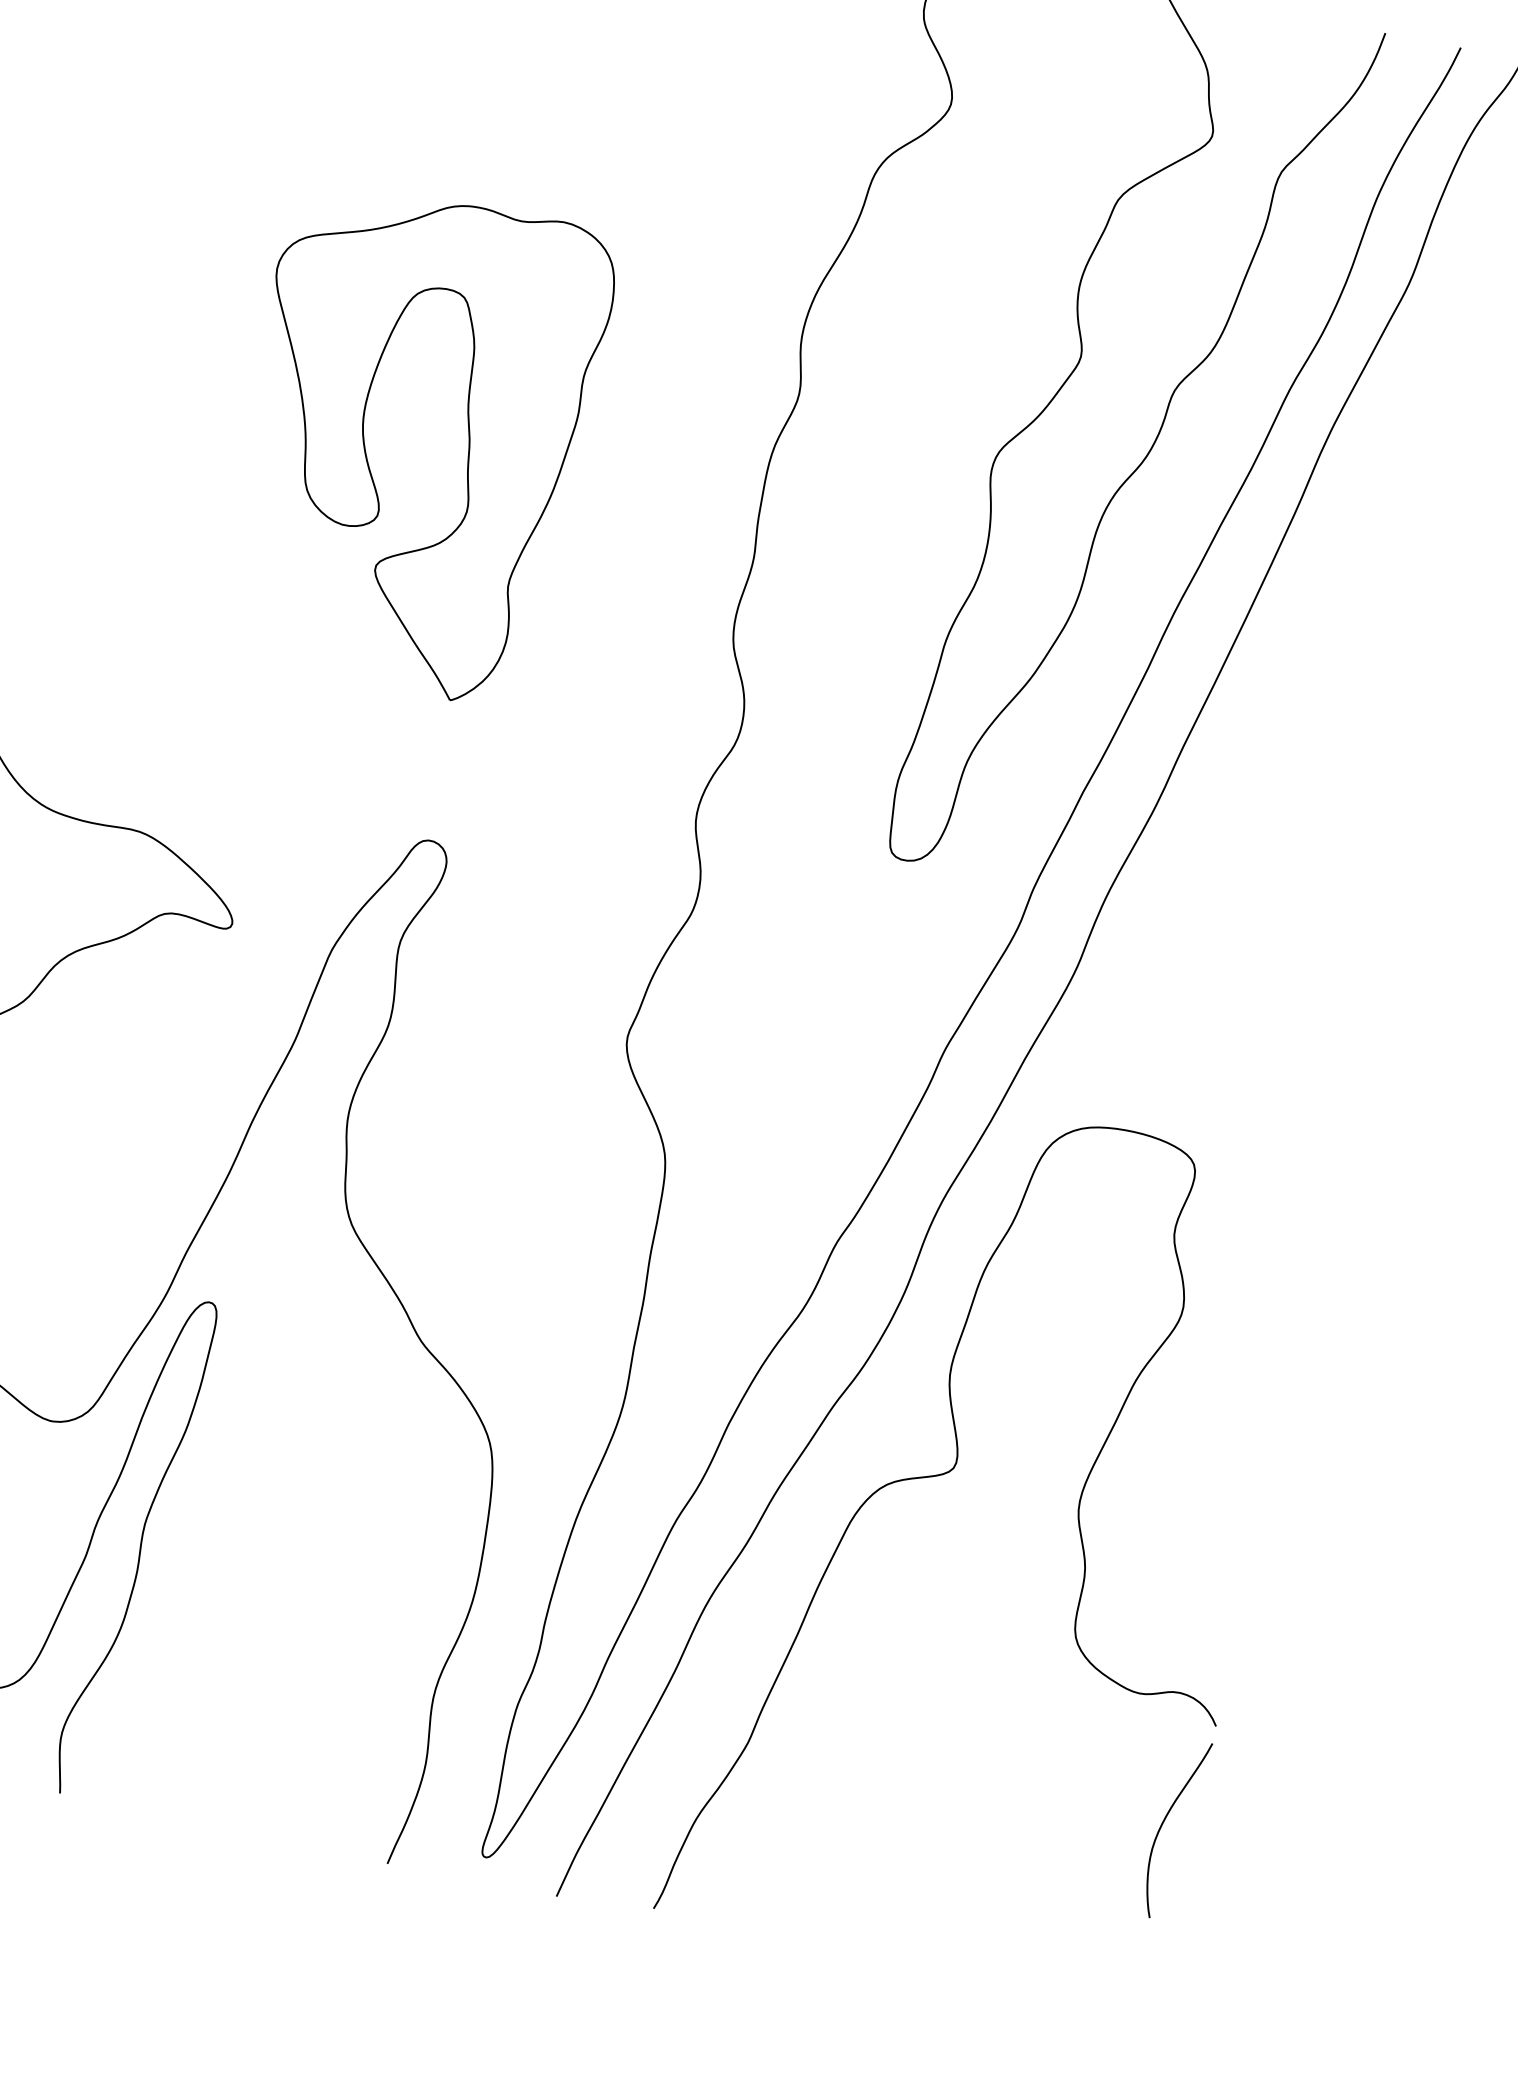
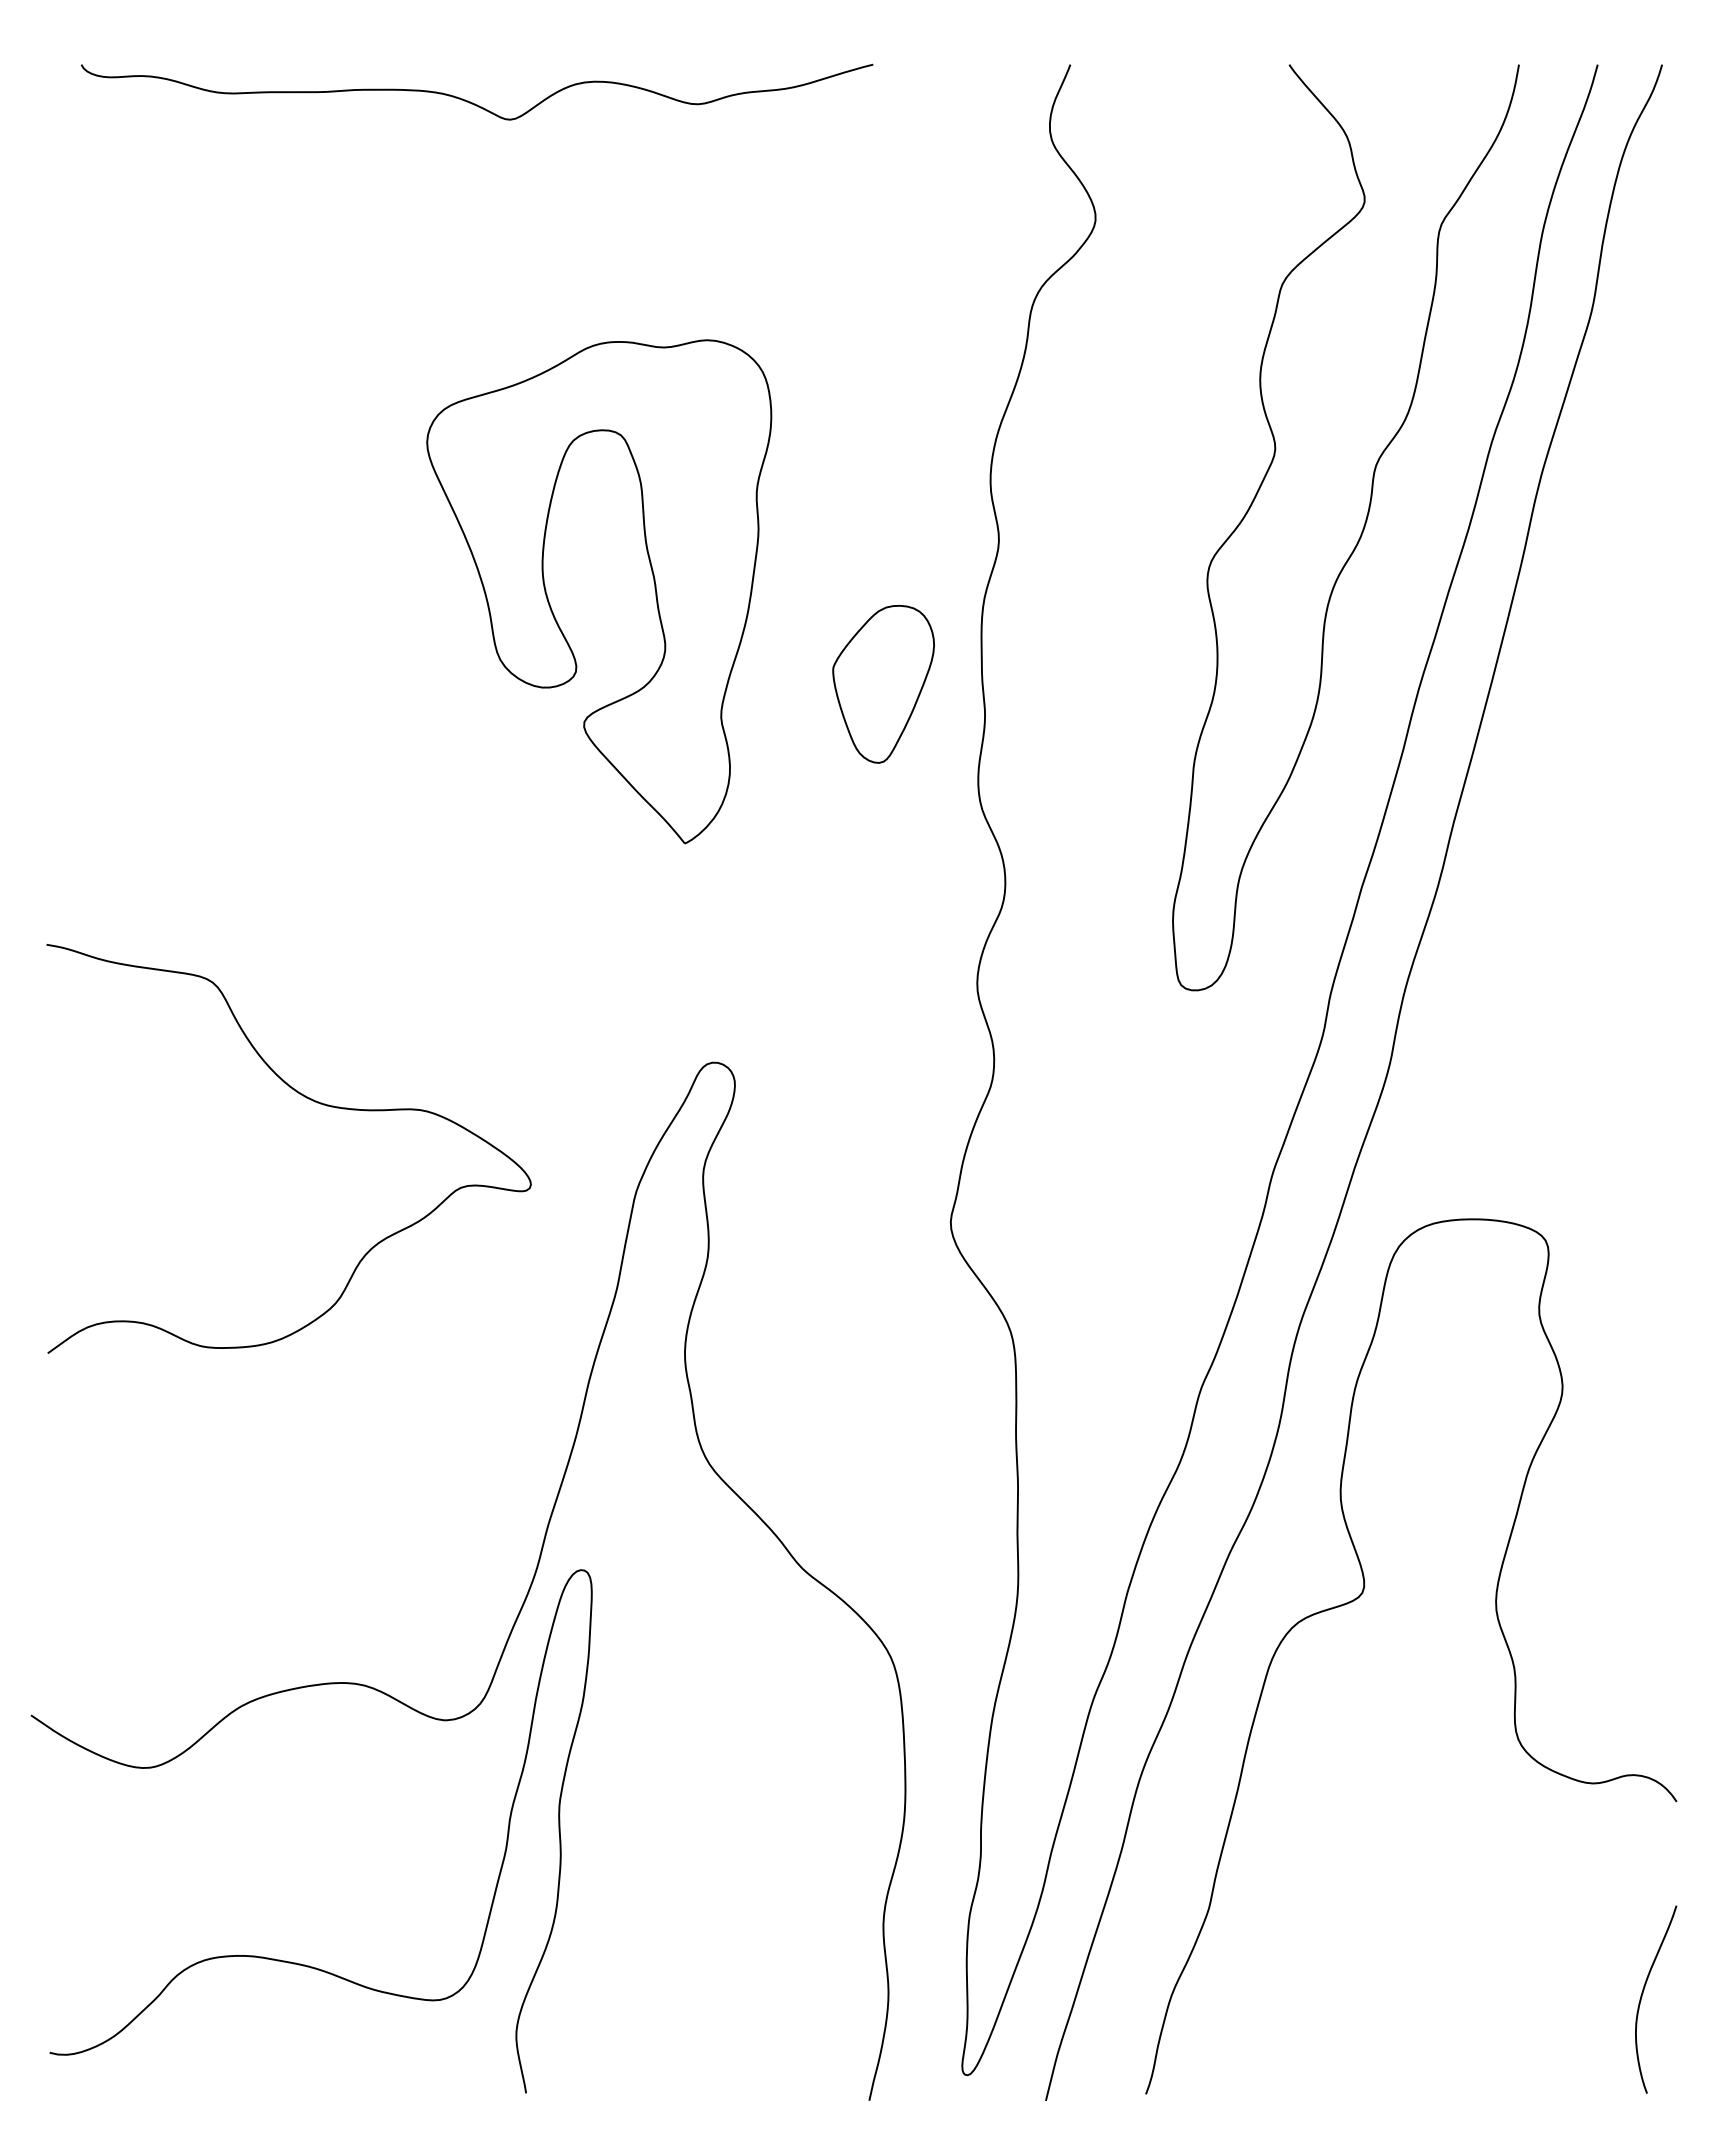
part: (366, 451) -> (552, 609), moved
part: (662, 509) -> (883, 684), added
curve: (1163, 1825) -> (1642, 1997), moved

